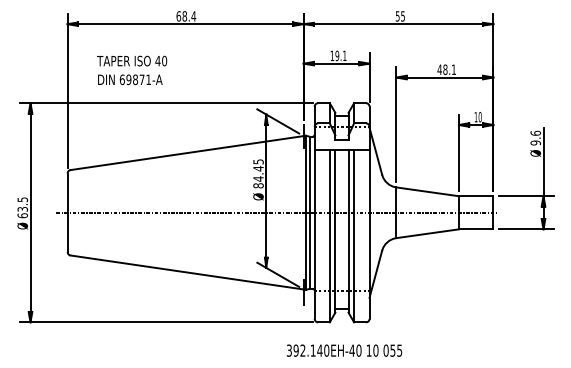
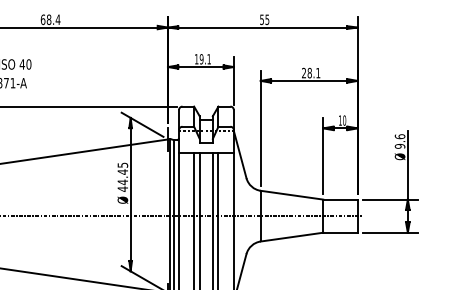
text: (439, 69) -> (303, 72), 48.1 -> 28.1
text: (258, 185) -> (122, 188), 84.45 -> 44.45

